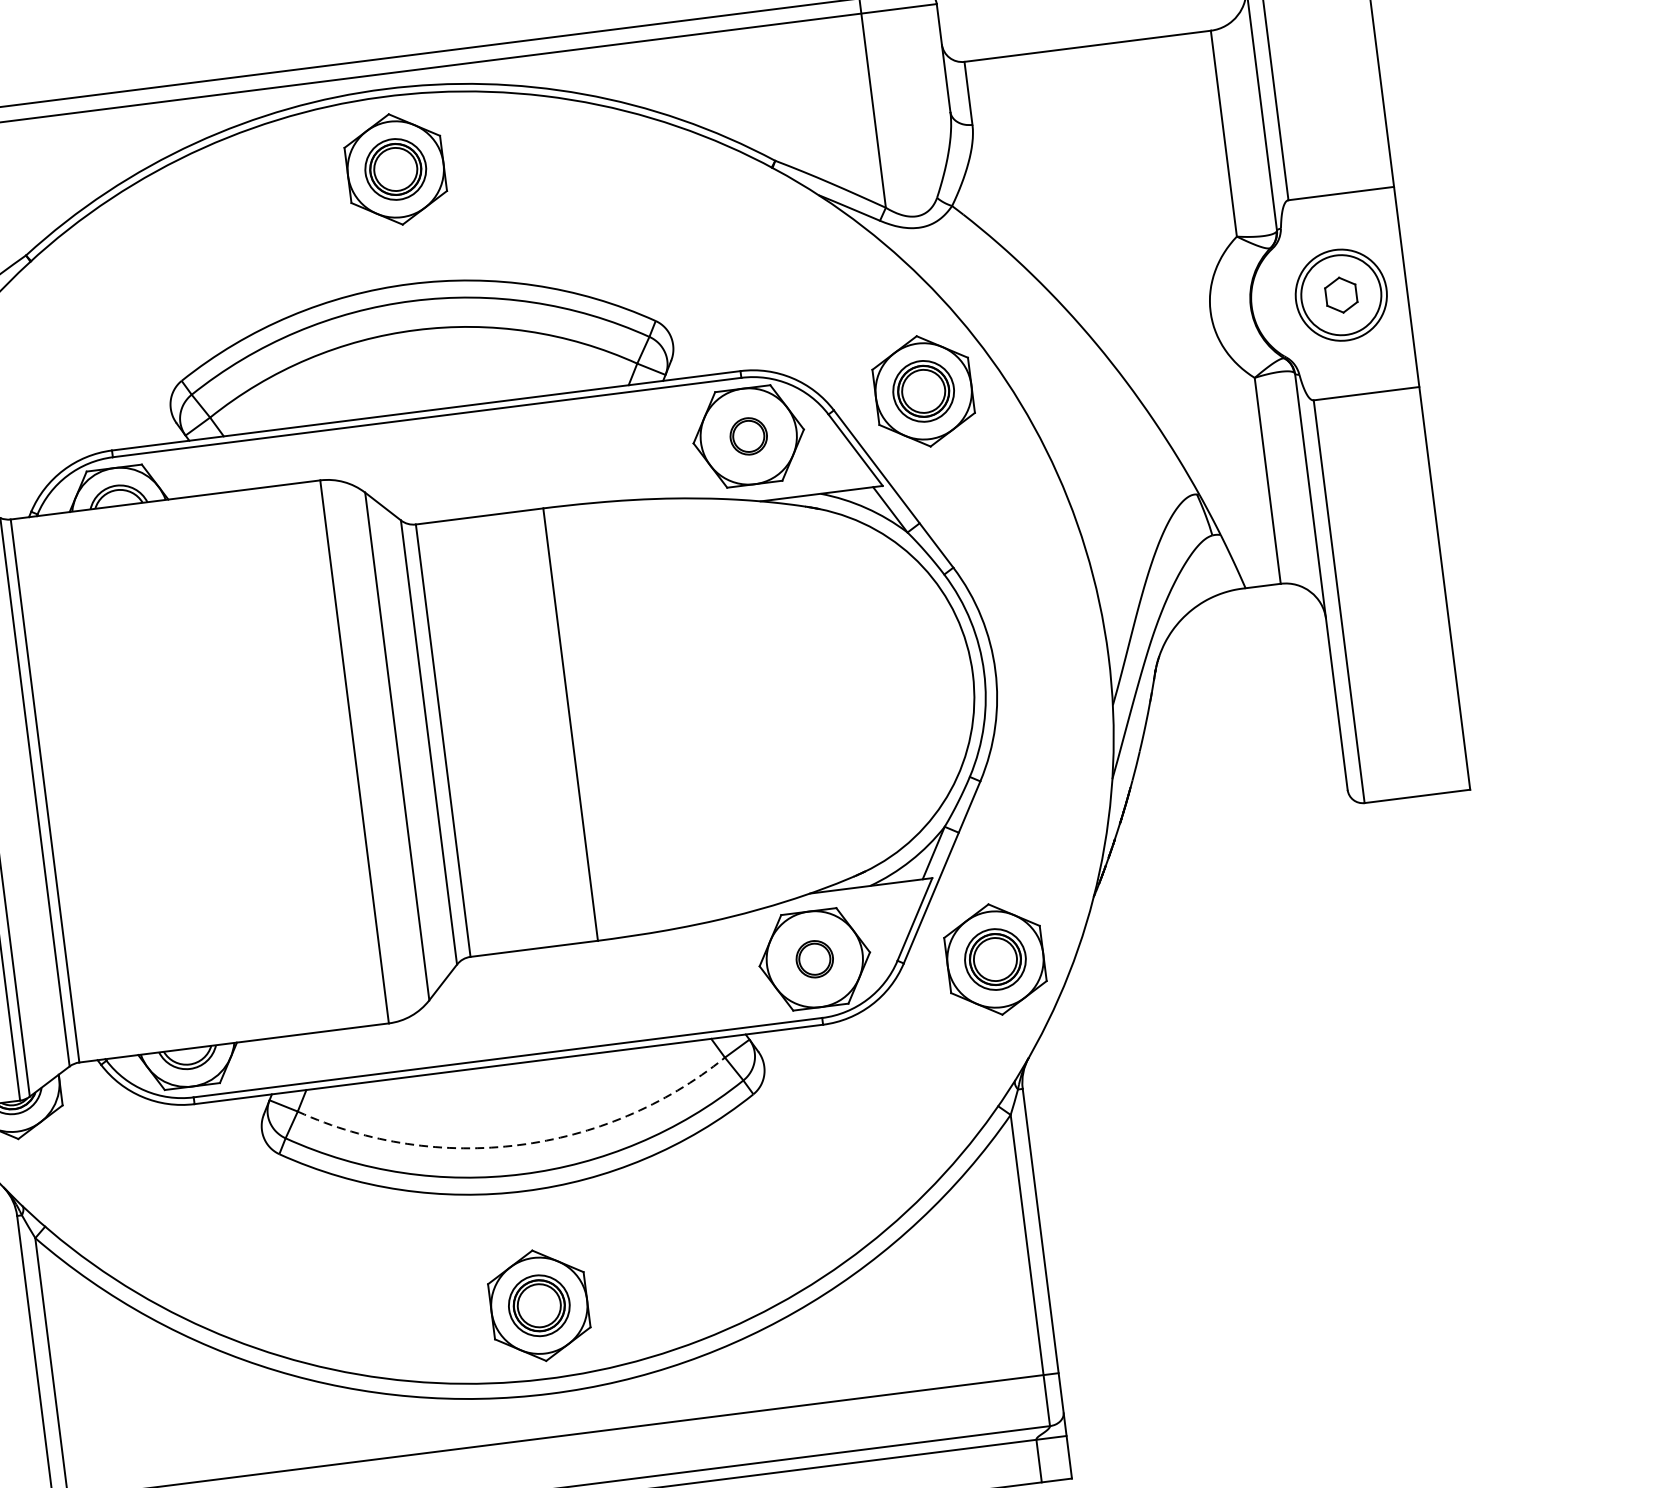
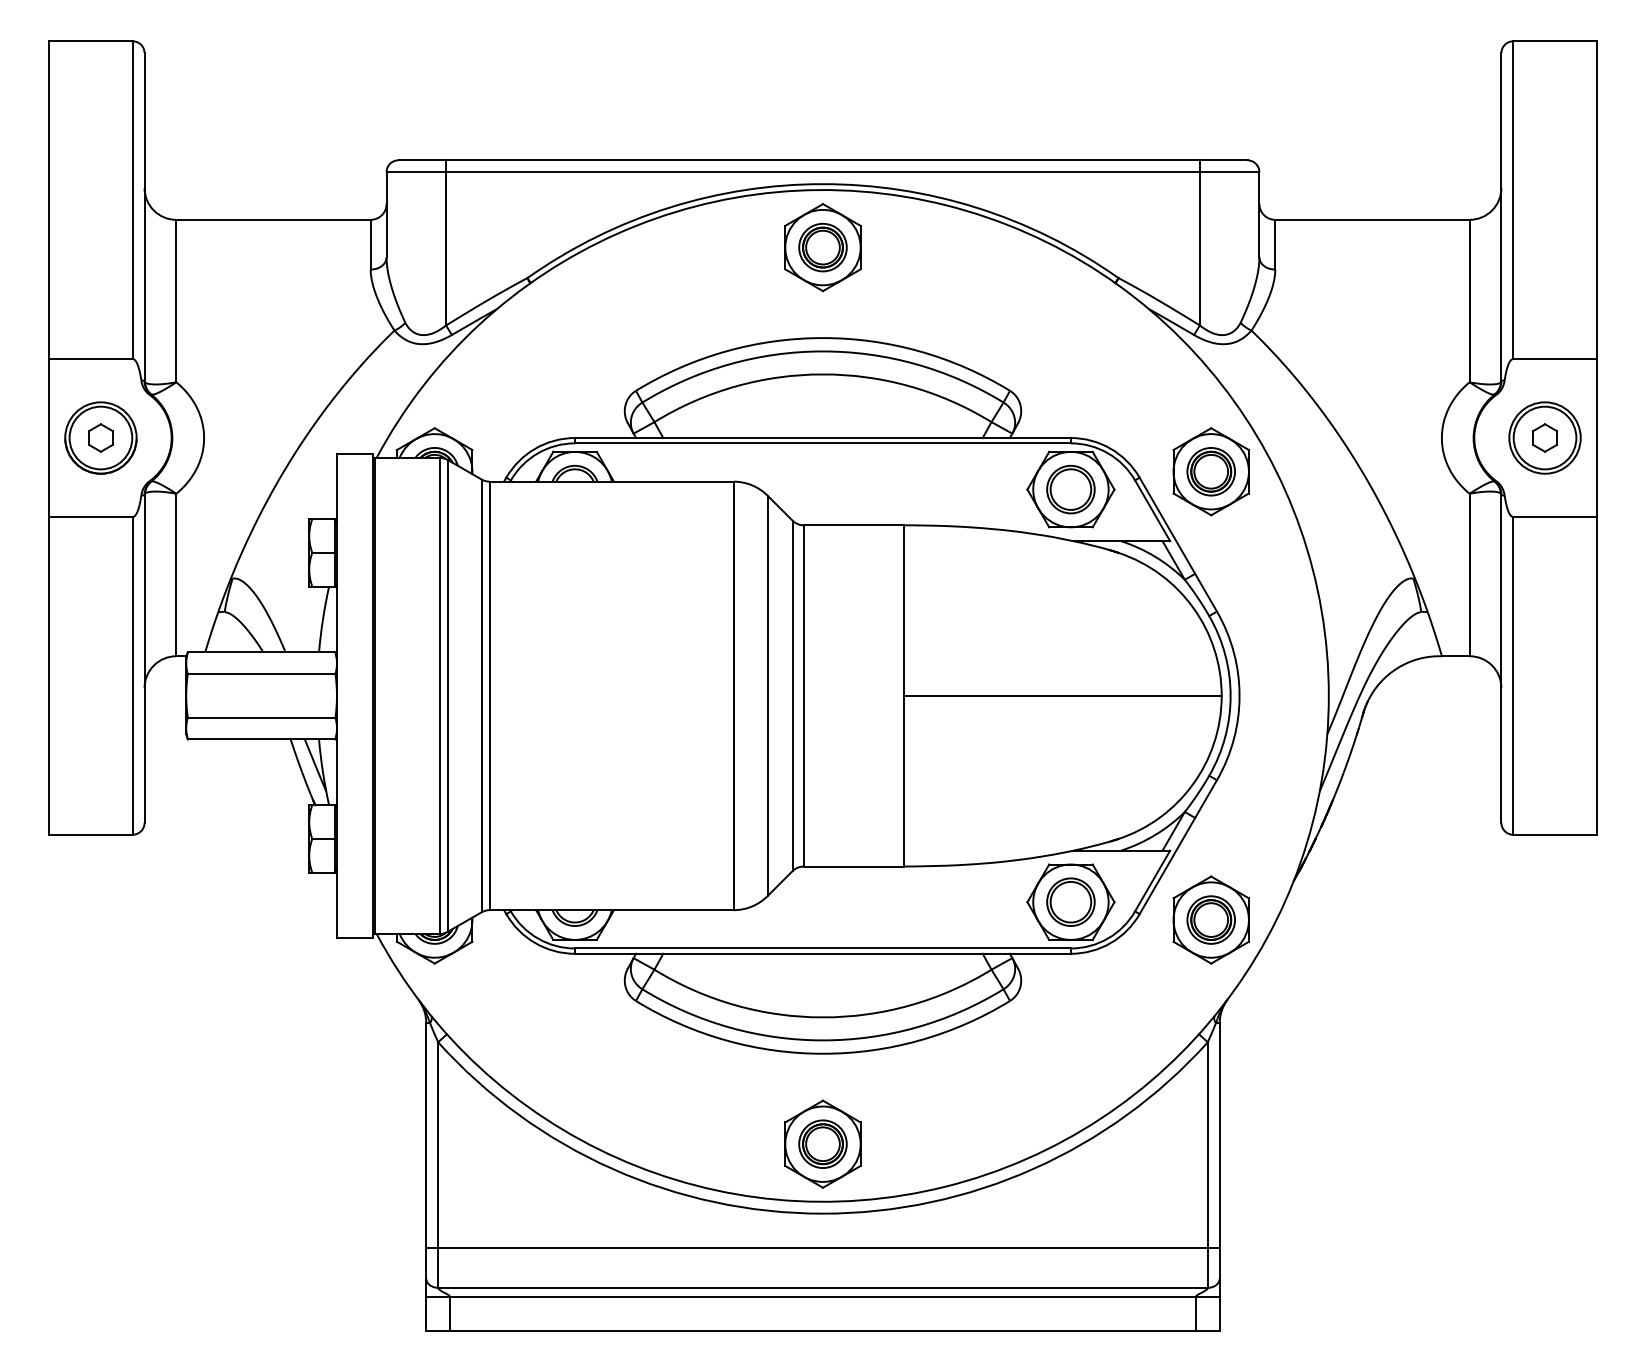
part: (748, 436) -> (1070, 489), size x1.67
line: (771, 698) -> (1062, 695), added
part: (814, 958) -> (1070, 901), size x1.67
arc: (518, 1145) -> (822, 1017), dashed -> solid

